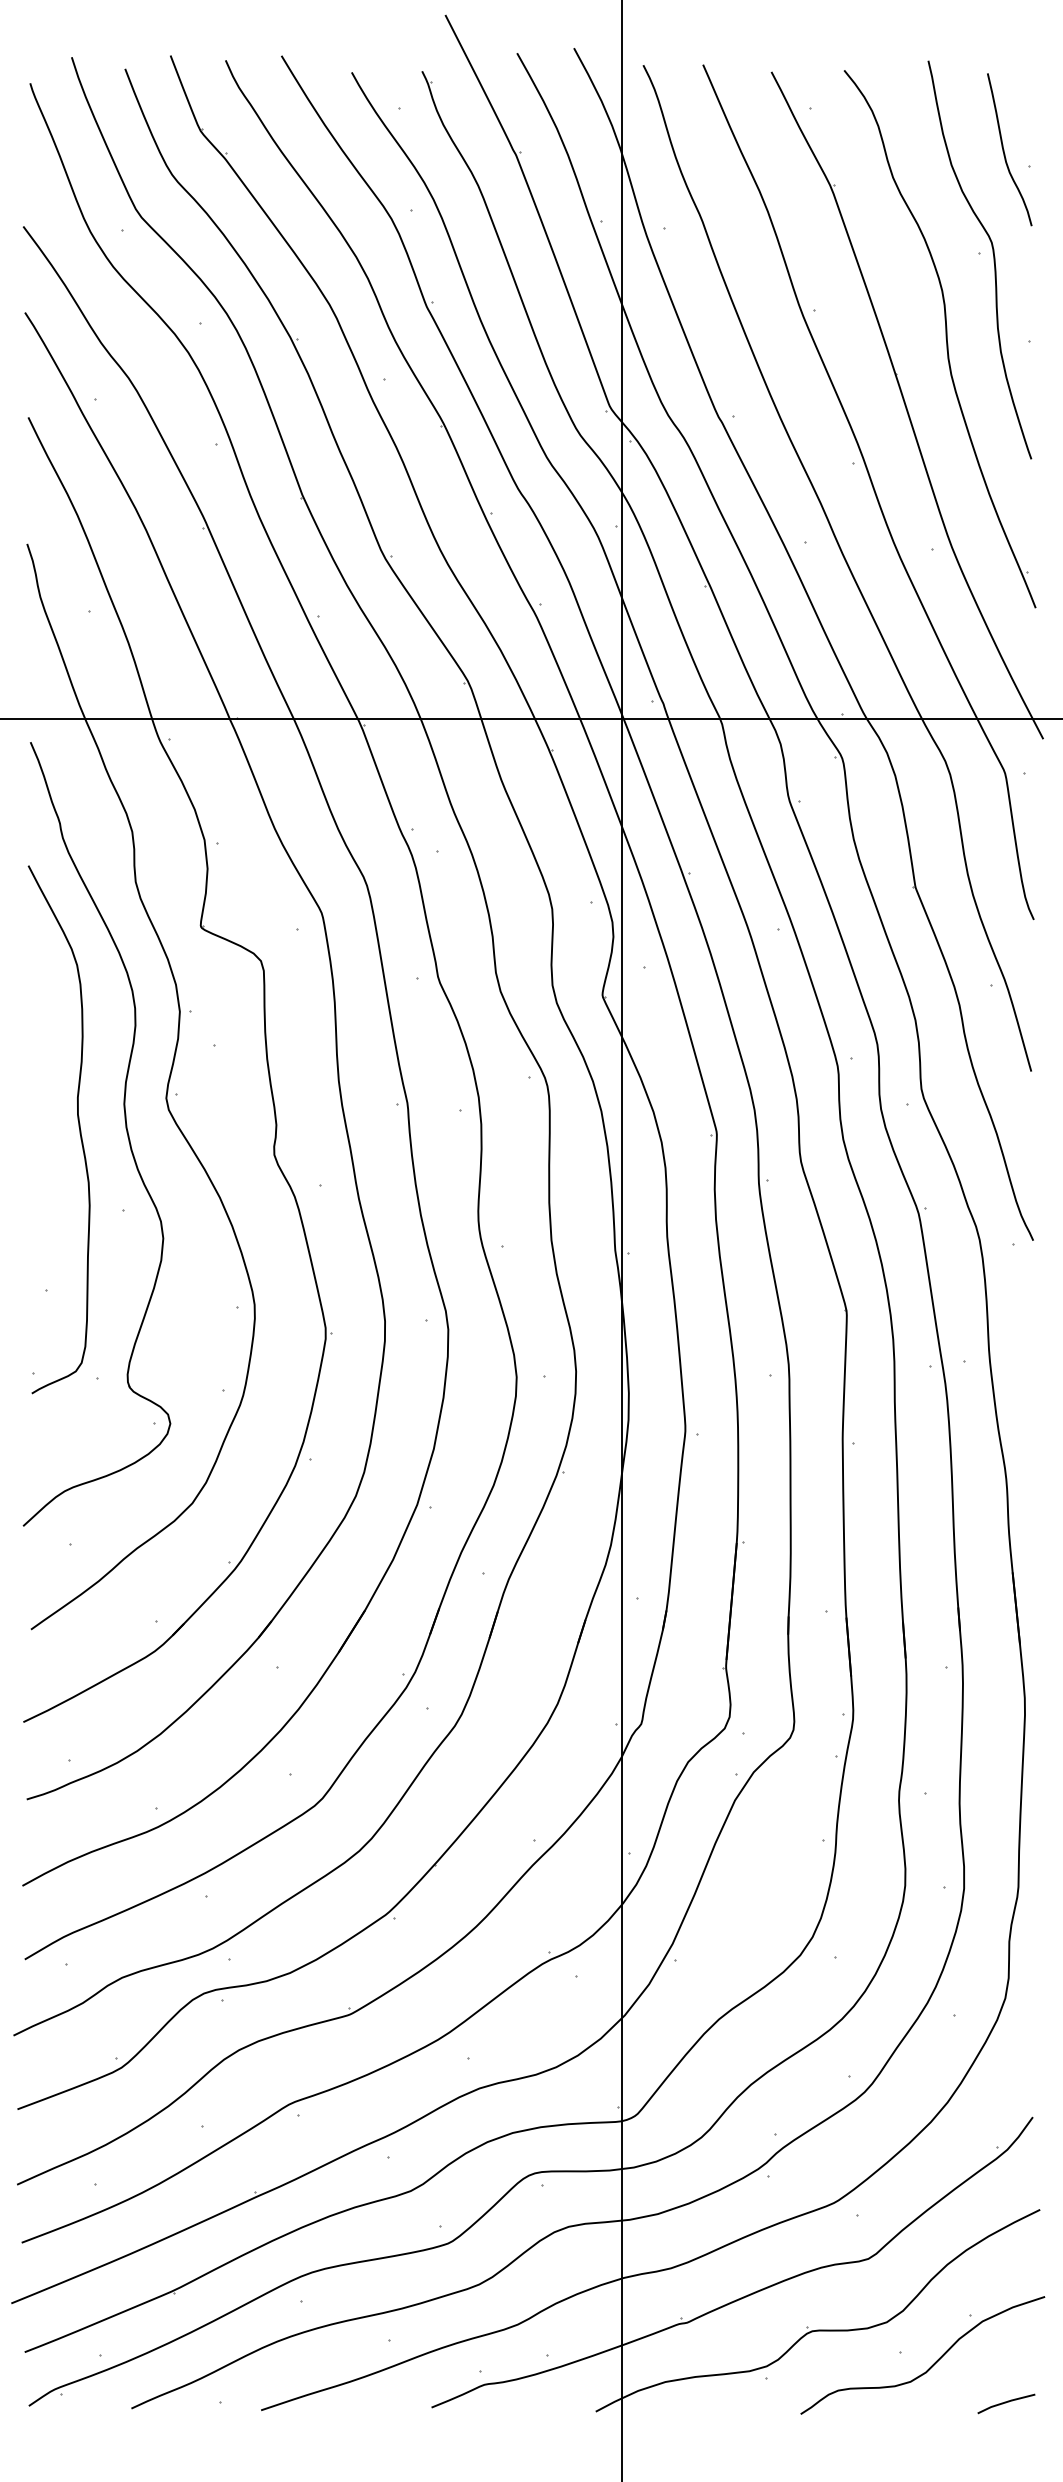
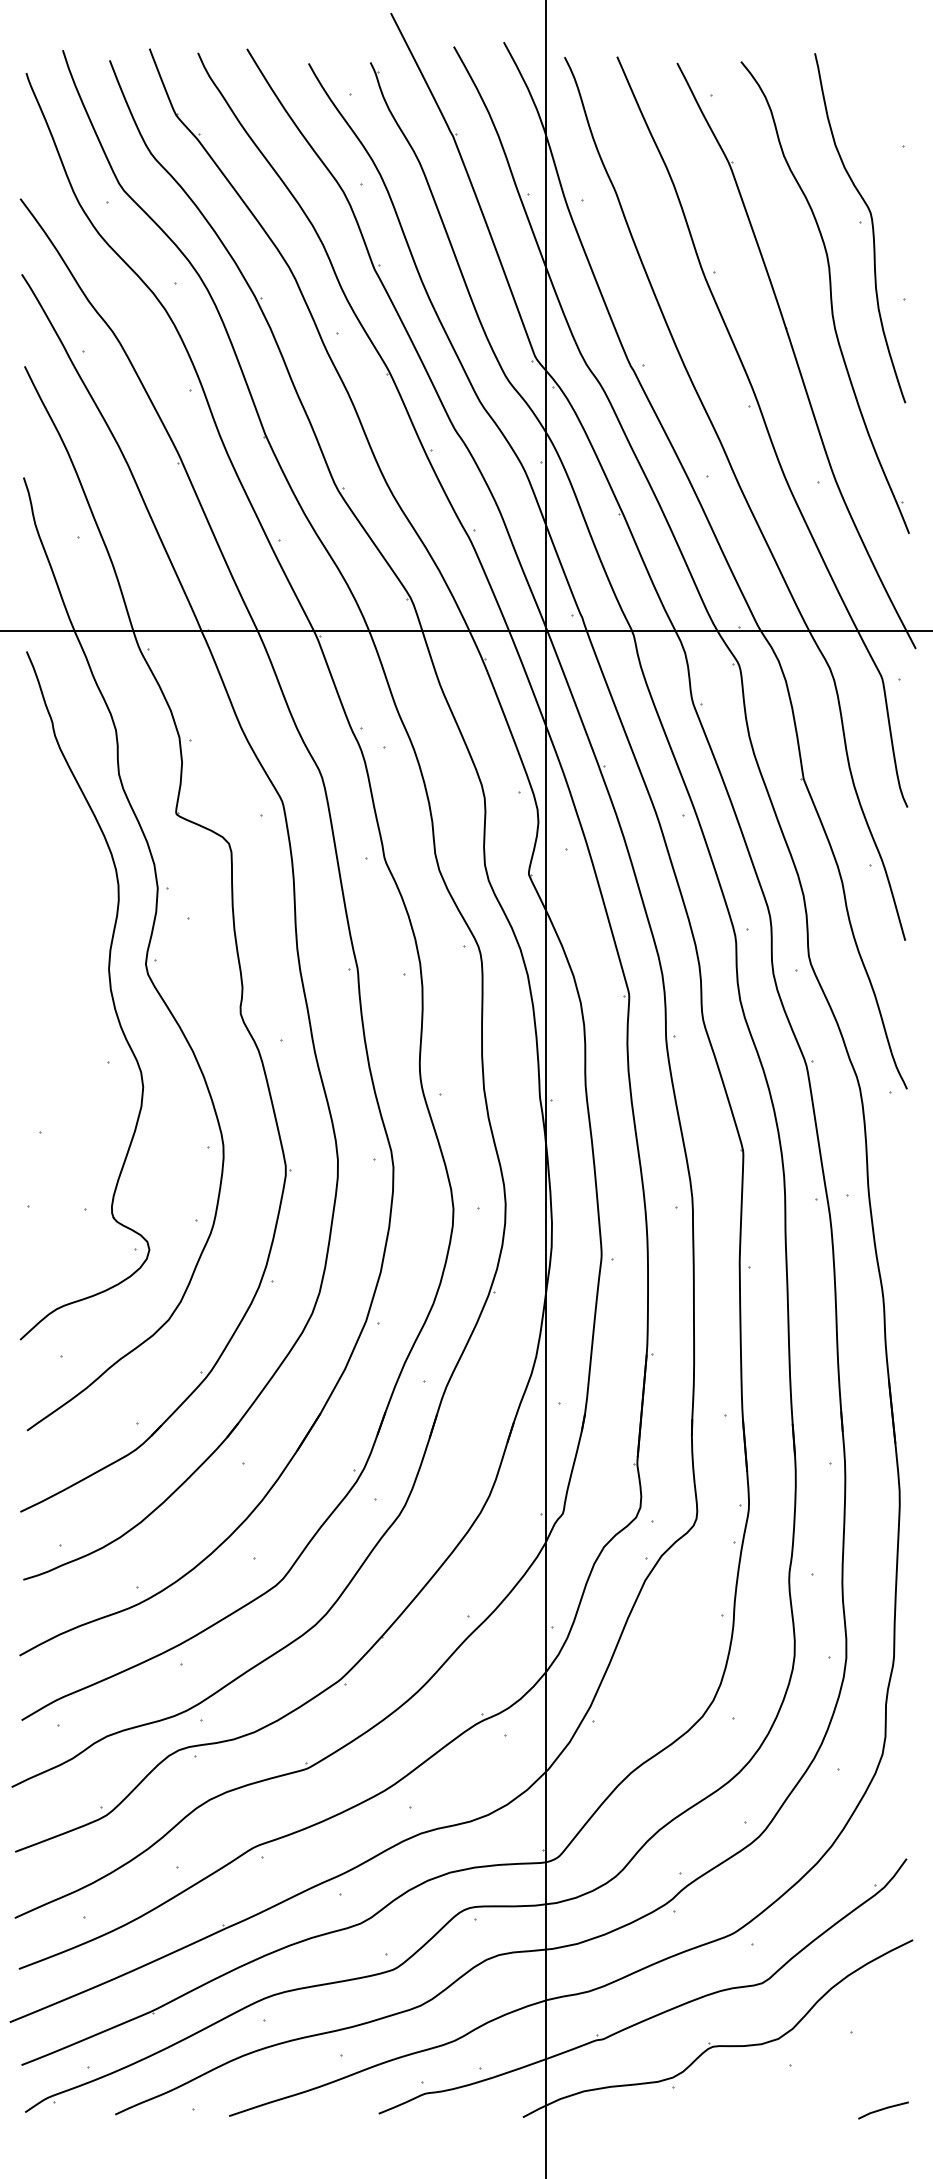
curve: (1004, 149) -> (881, 131), removed
curve: (78, 1127) -> (68, 989), removed
curve: (932, 2364) -> (818, 2075), removed

